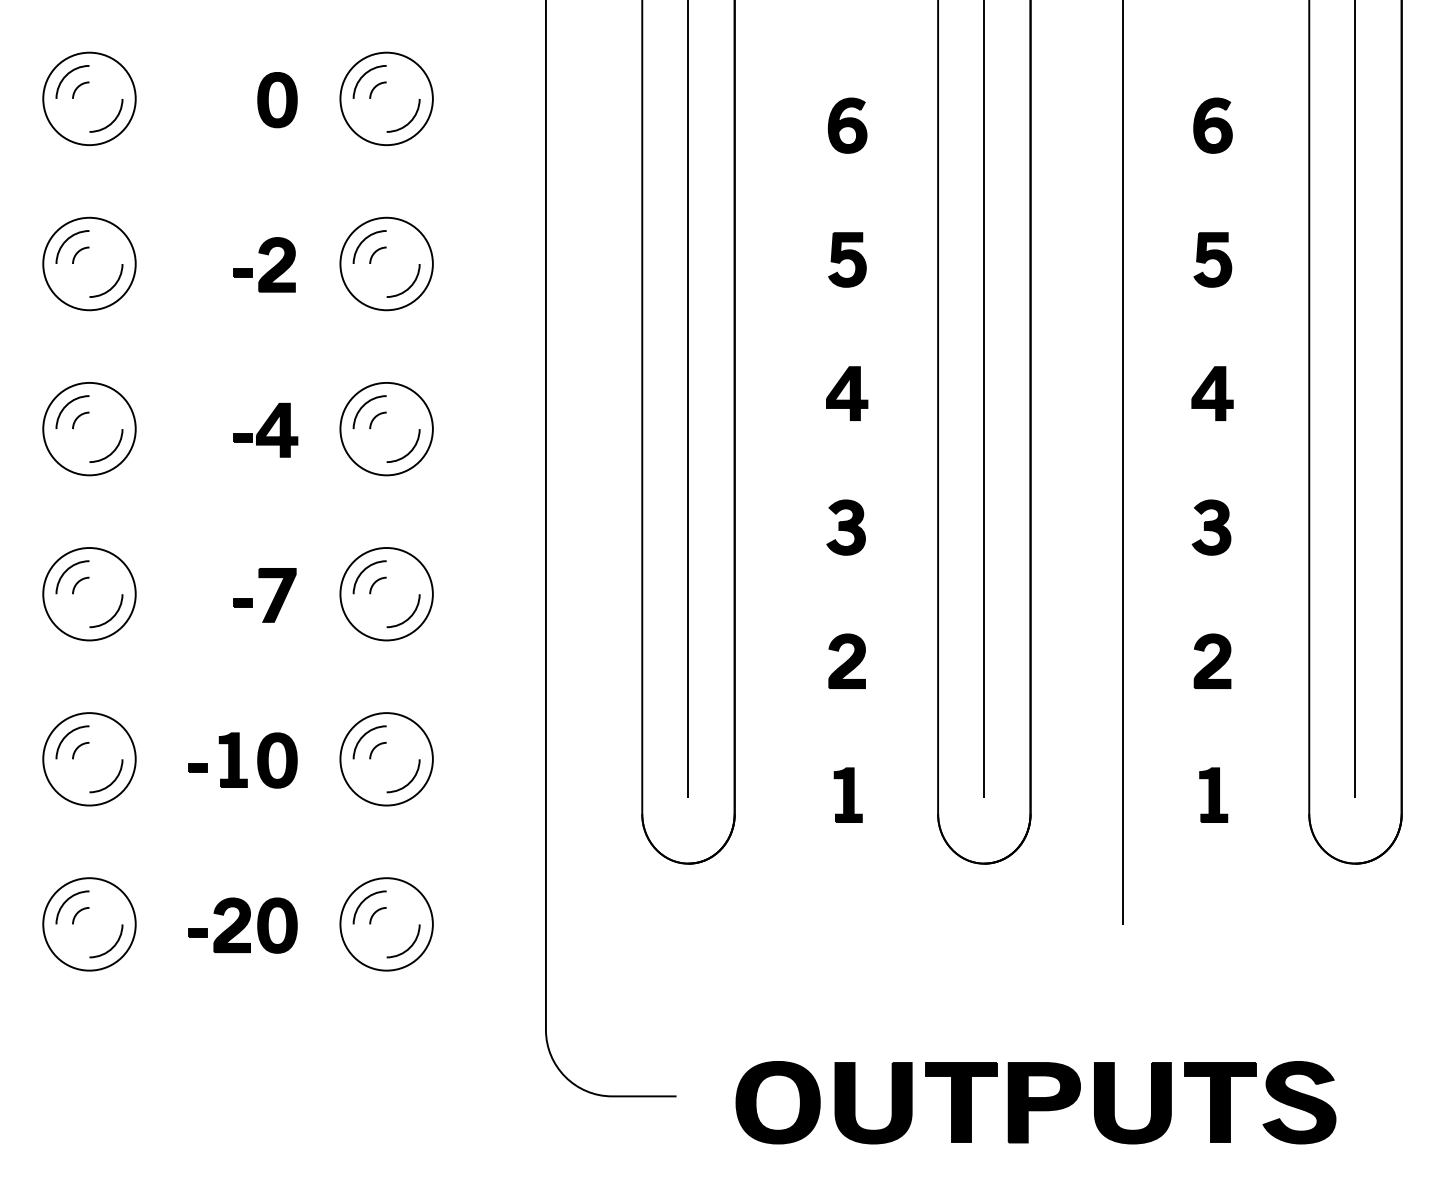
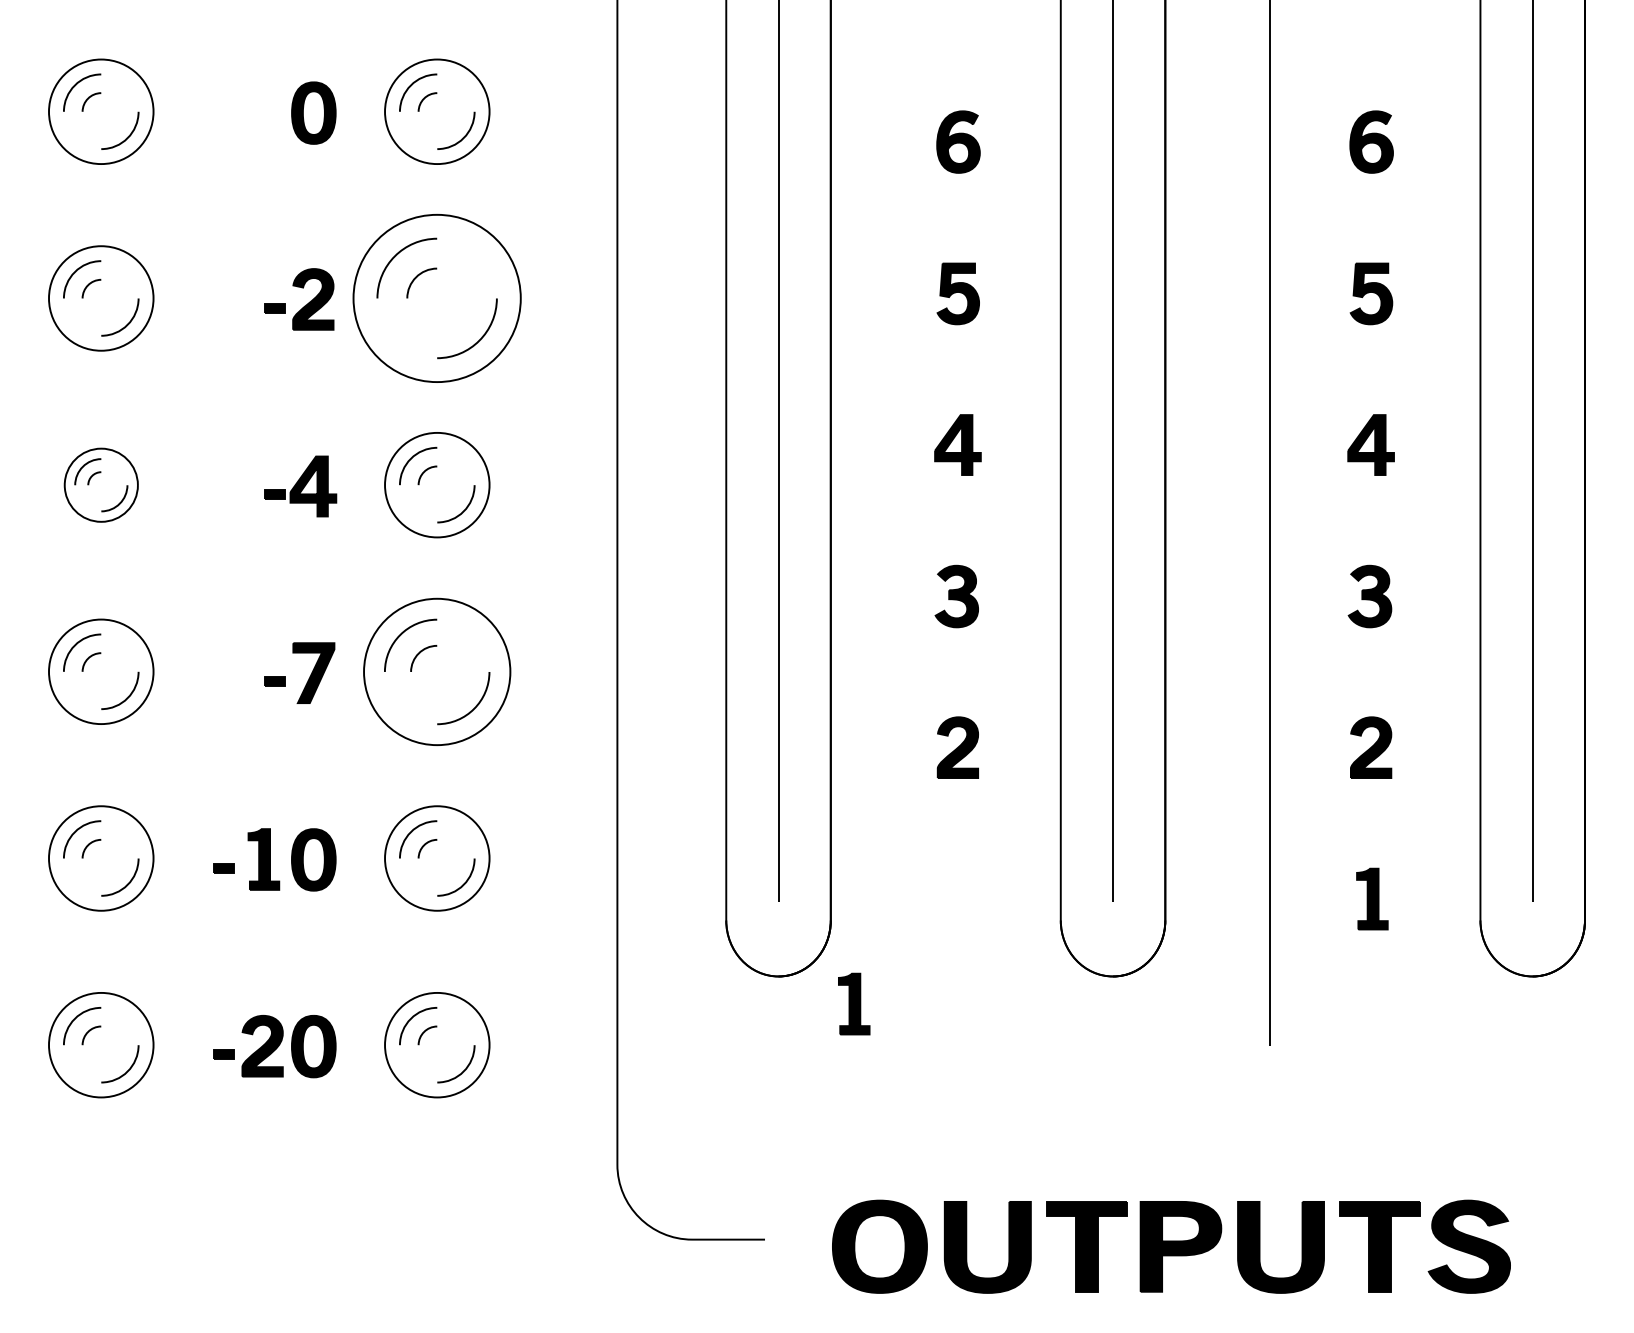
part: (386, 264) -> (437, 298), size x1.6
part: (89, 429) -> (101, 485), size x0.7
part: (386, 593) -> (437, 671), size x1.4
part: (848, 794) -> (854, 1003), moved

